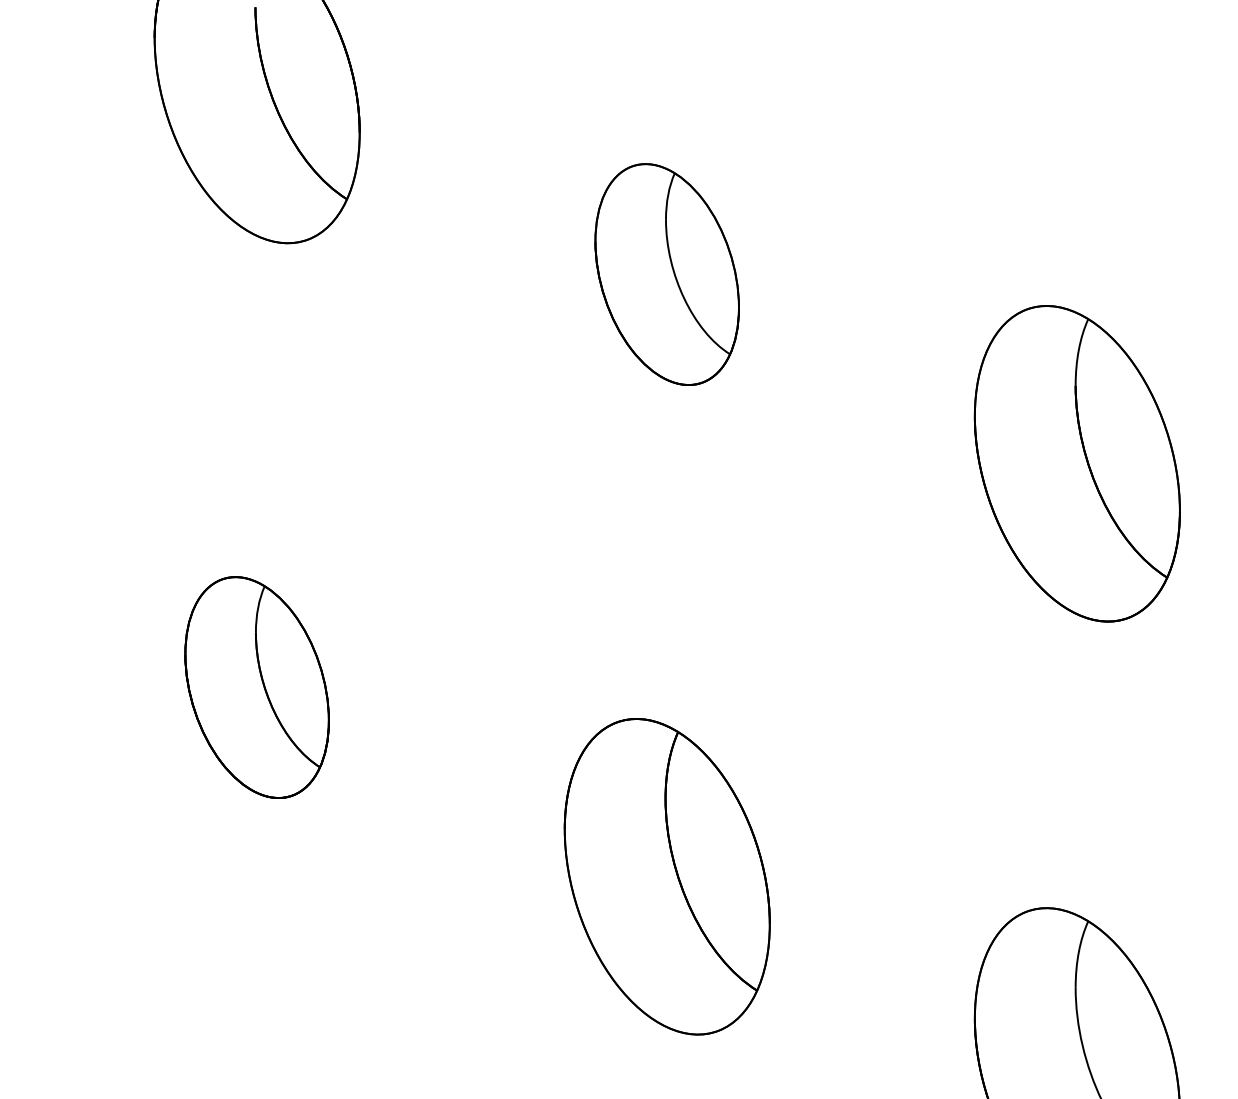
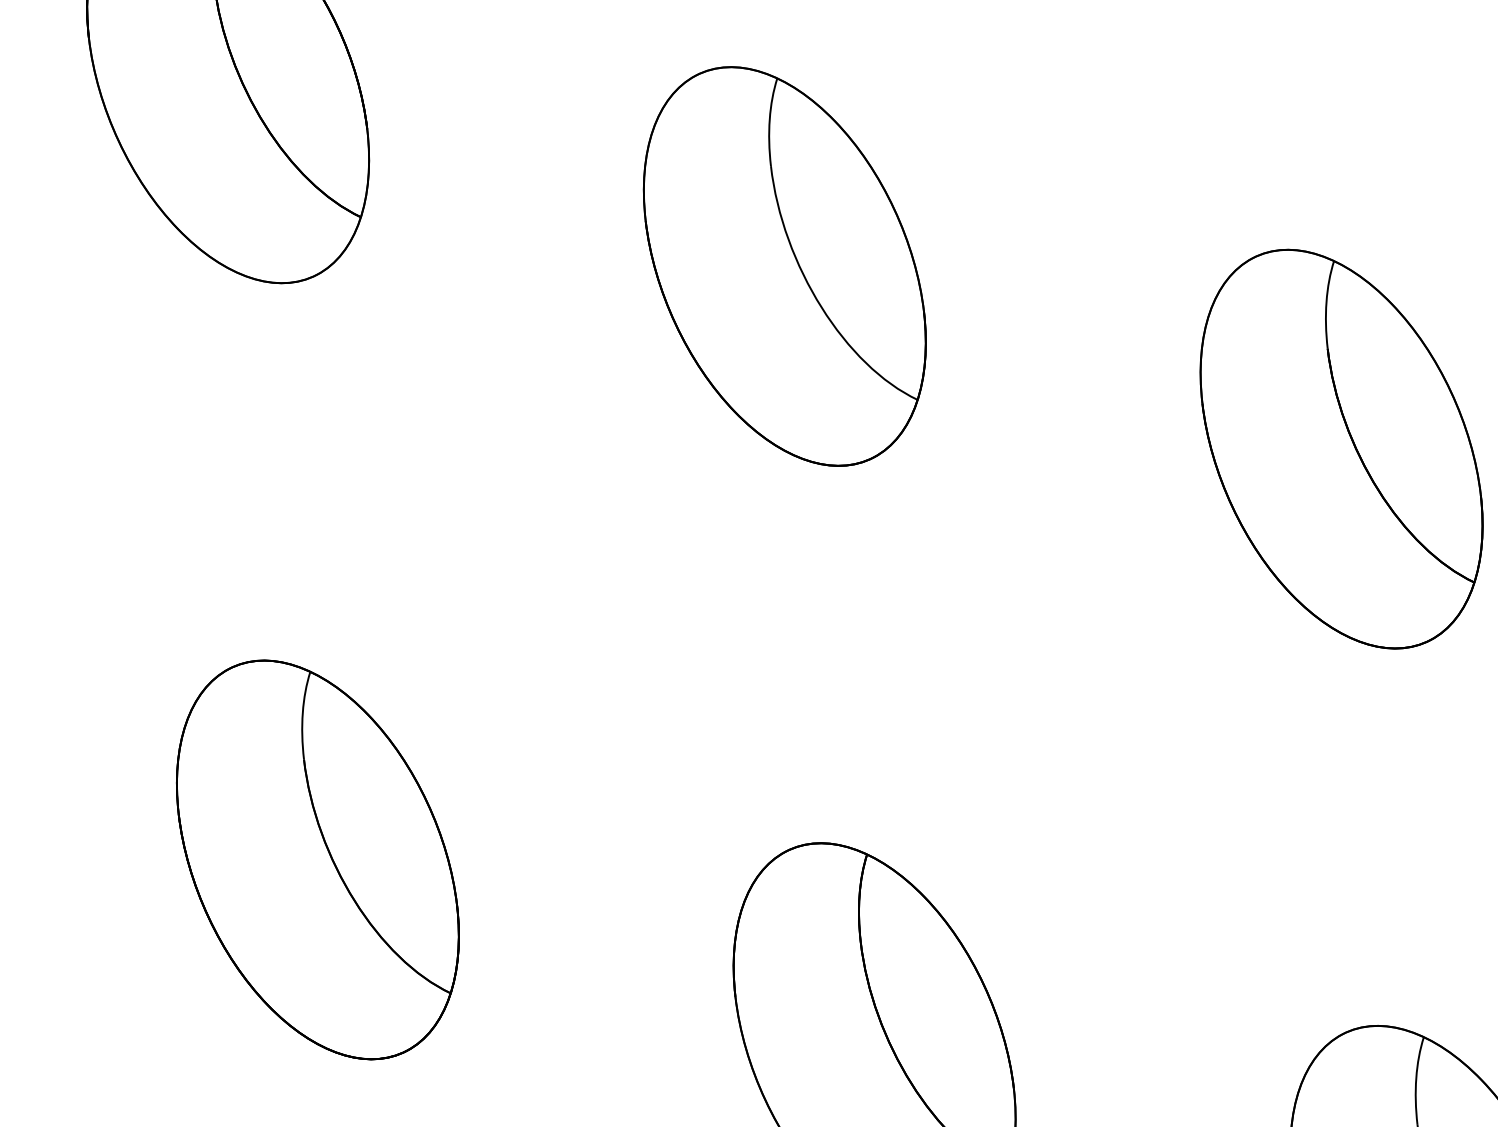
part: (666, 274) -> (783, 266), size x1.43
part: (256, 687) -> (316, 859), size x1.43

